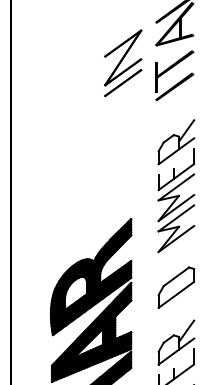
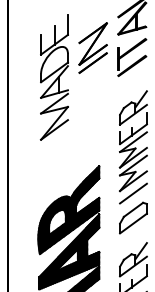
part: (70, 102) -> (53, 77), added
line: (176, 255) -> (133, 193), added

